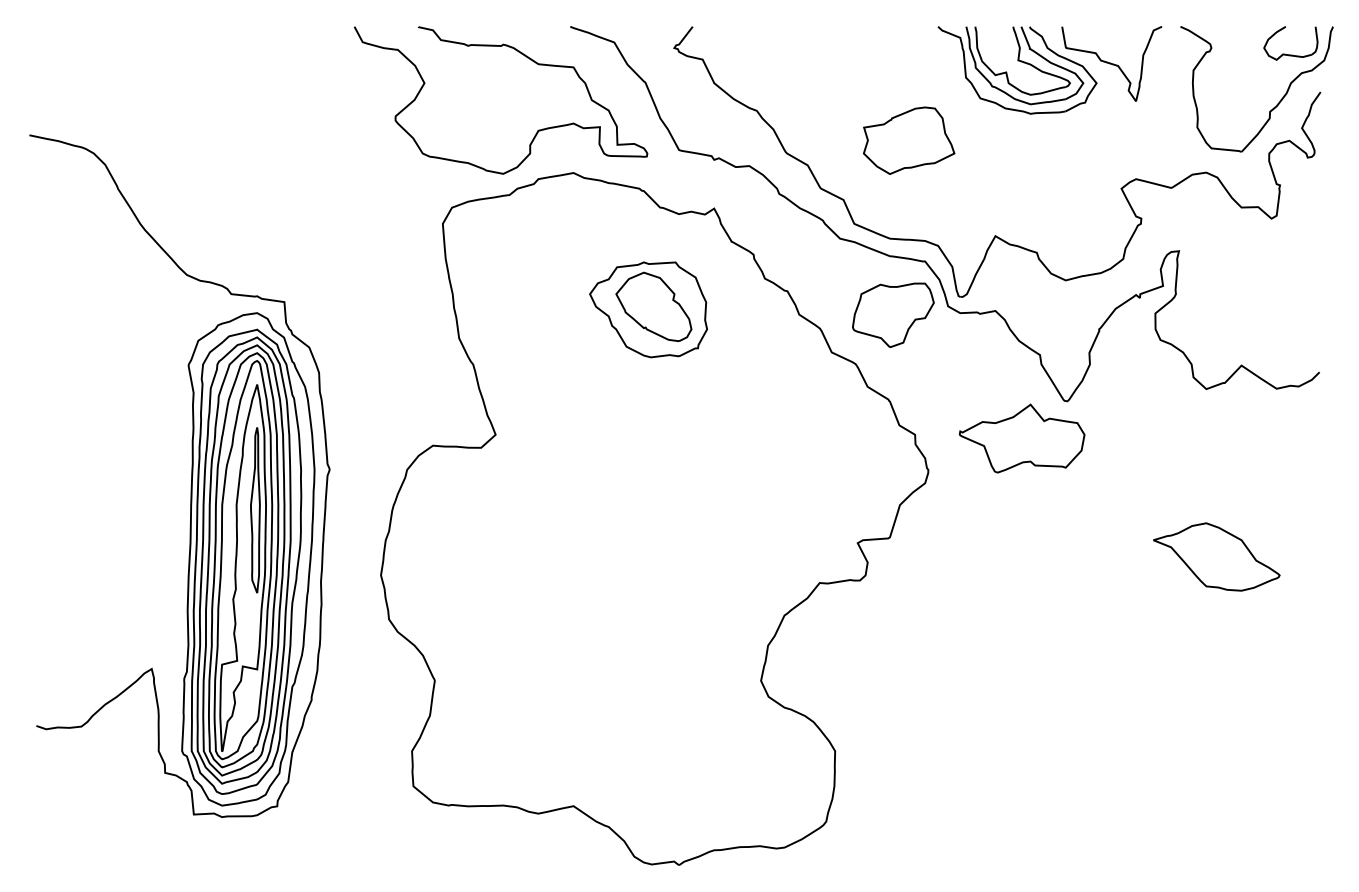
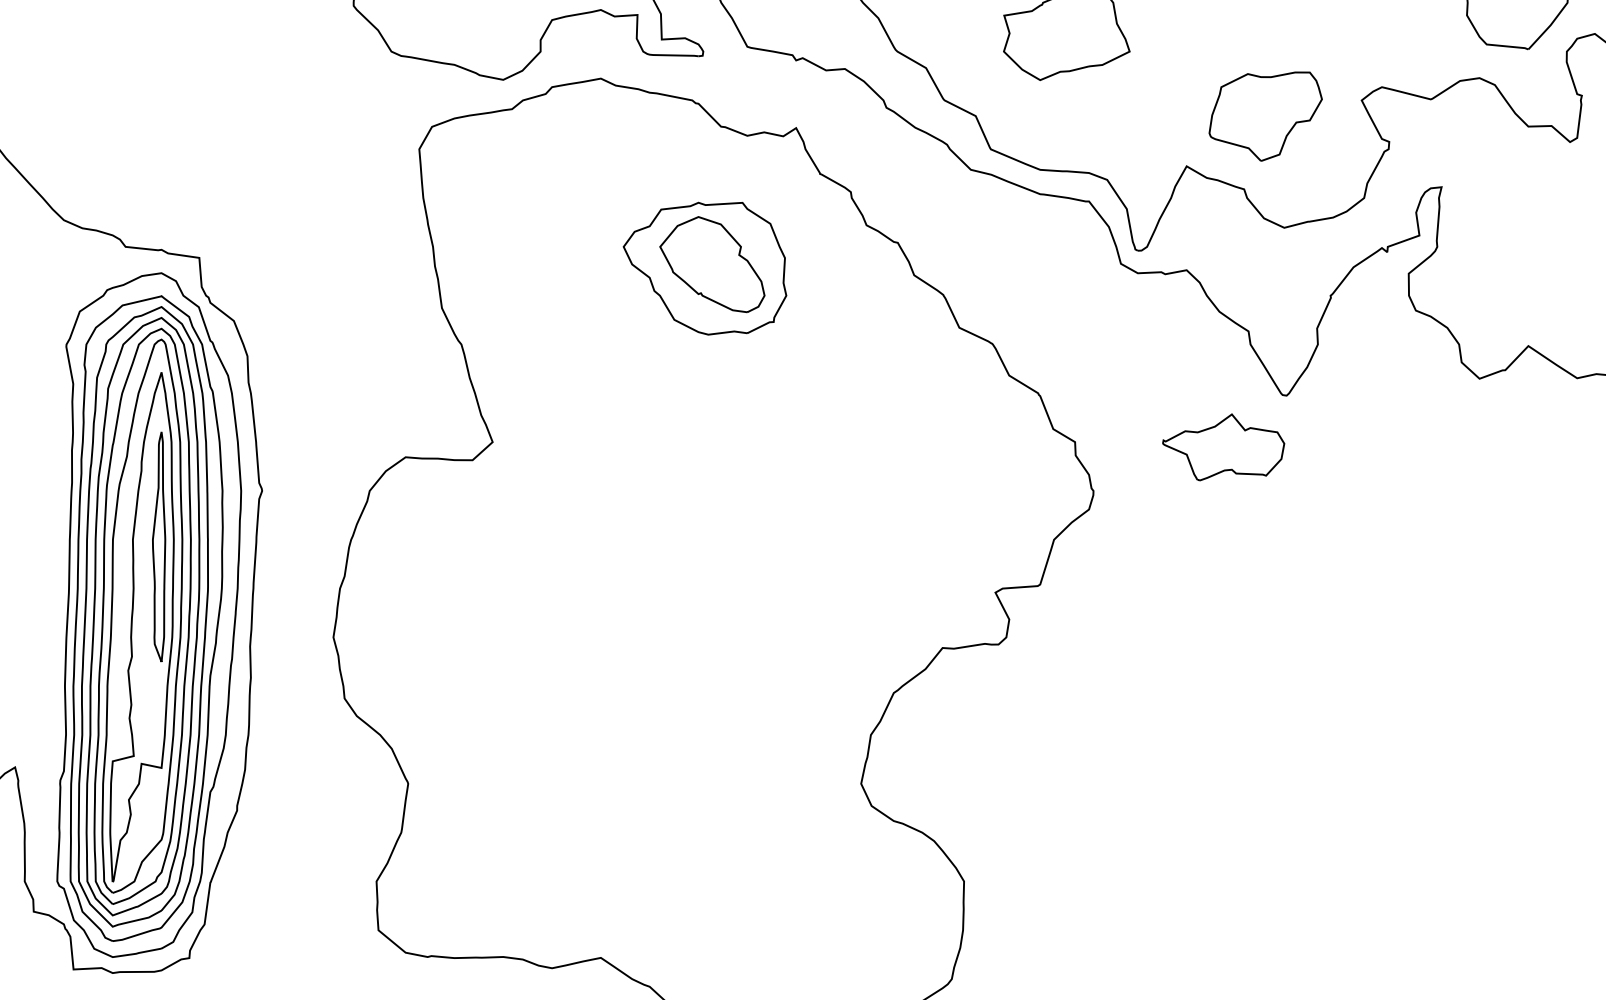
part: (893, 315) -> (1265, 116), moved
part: (1021, 438) -> (1222, 447), size x0.7
part: (1216, 556) -> (1493, 611), removed

